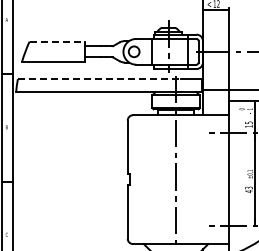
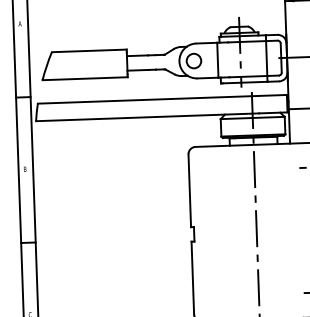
line: (57, 41) -> (89, 50), dashed -> solid
line: (99, 79) -> (148, 100), dashed -> solid

